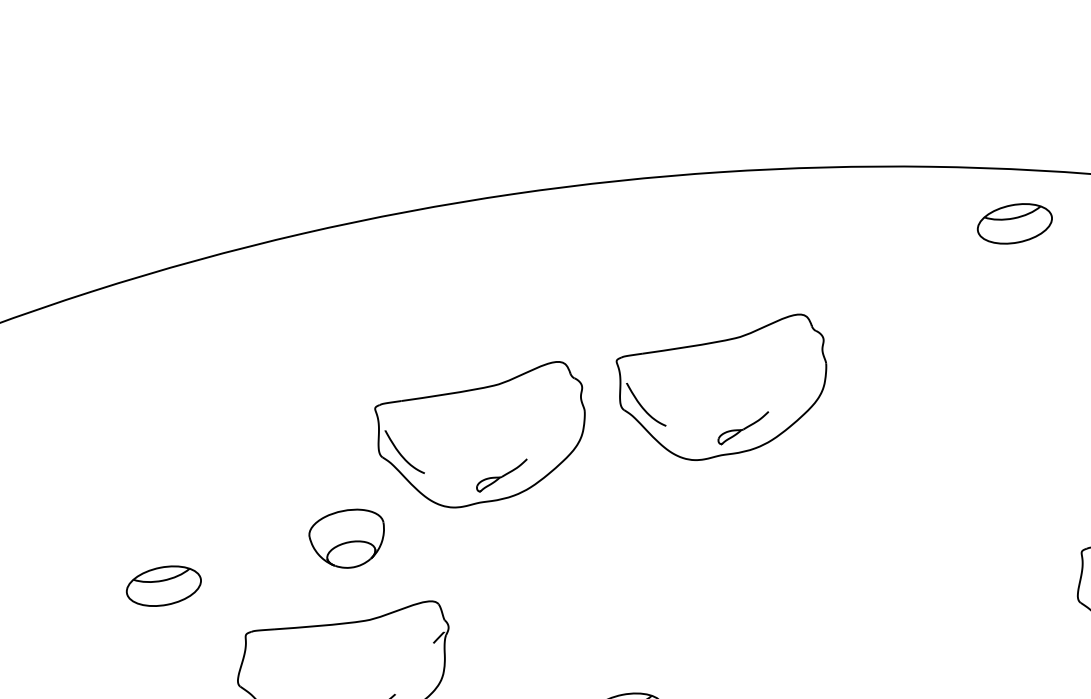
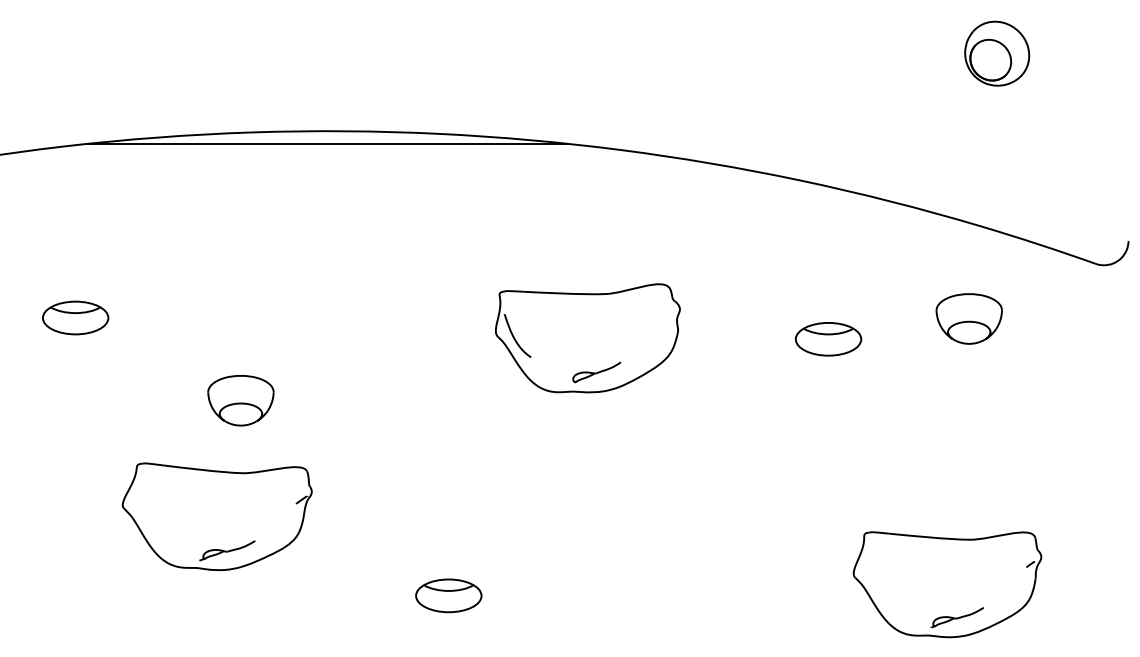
part: (1014, 224) -> (828, 339), moved
line: (389, 229) -> (327, 143), added
part: (484, 439) -> (373, 338), removed
part: (163, 585) -> (75, 317), moved

